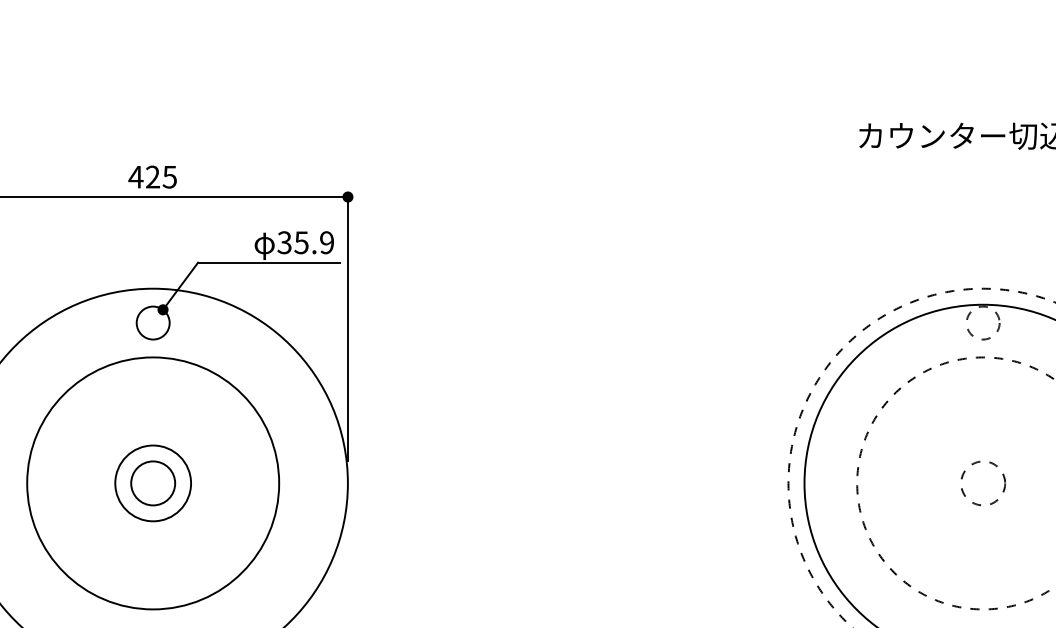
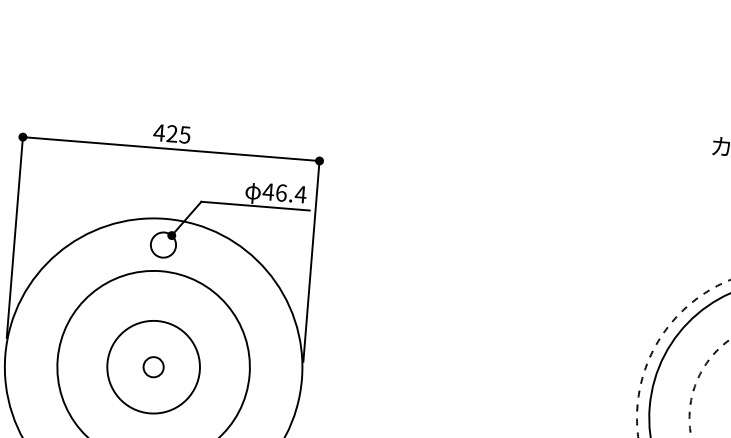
text: (305, 242) -> (284, 193), 35.9 -> 46.4
circle: (153, 483) -> (153, 367), size x0.6
circle: (153, 483) -> (153, 367), size x1.6

